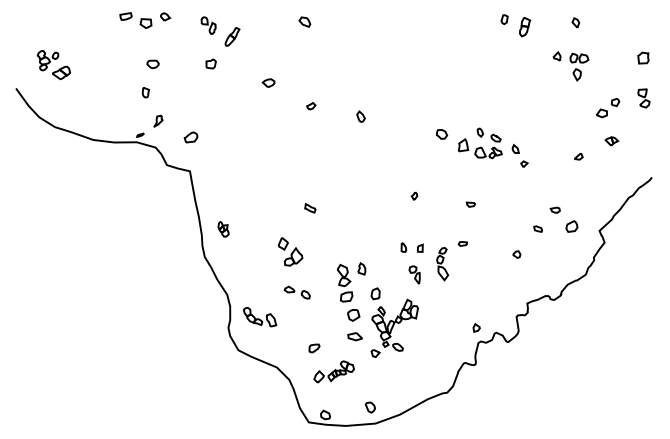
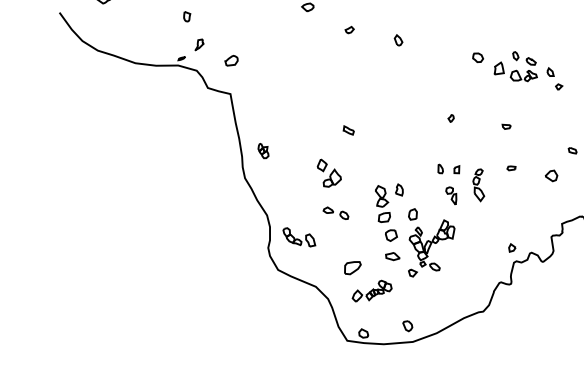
part: (462, 243) -> (511, 167), moved
part: (516, 254) -> (551, 175), size x1.6
part: (314, 348) -> (352, 268), size x1.6

